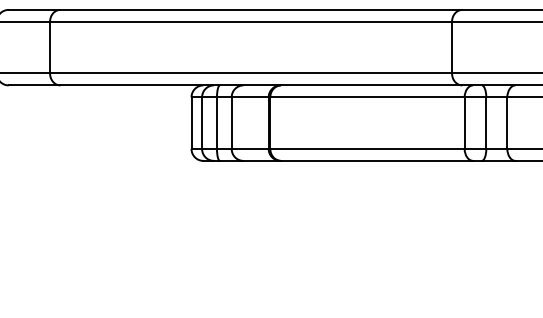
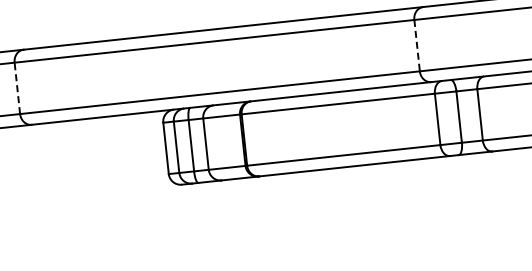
line: (50, 47) -> (17, 88), solid -> dashed
line: (452, 47) -> (417, 45), solid -> dashed

